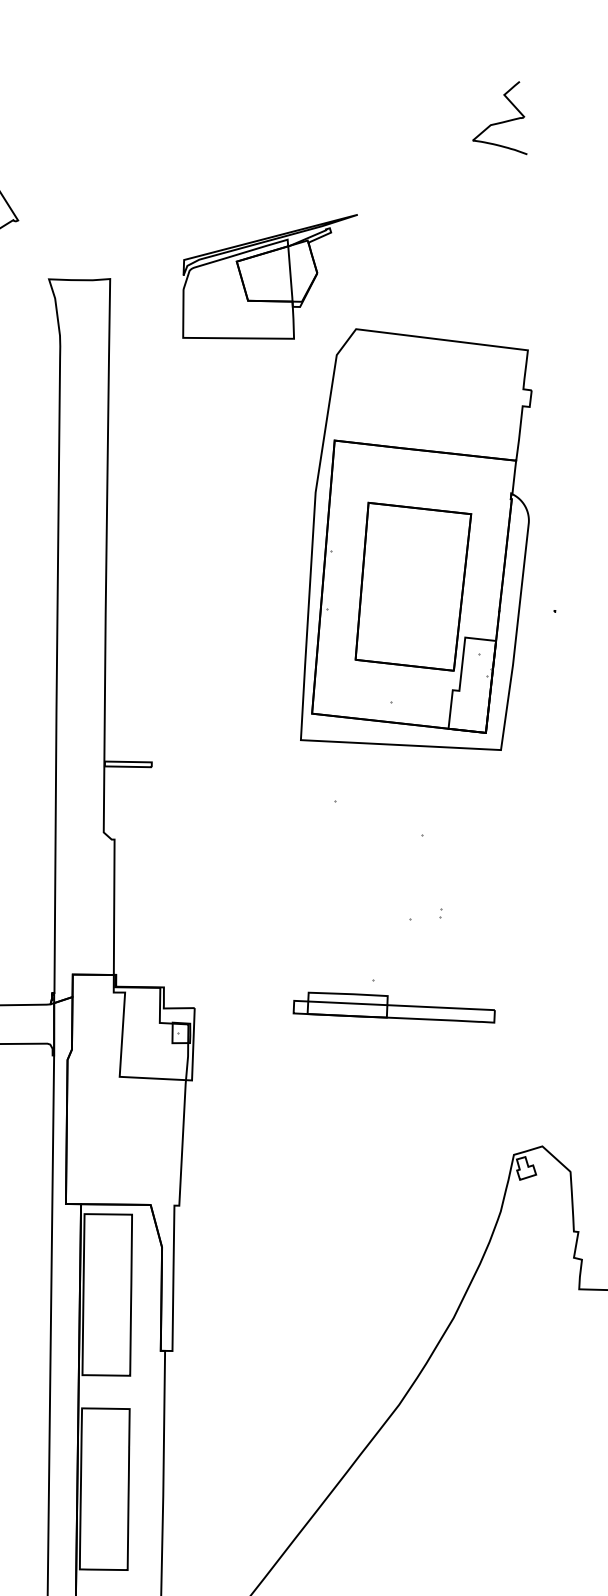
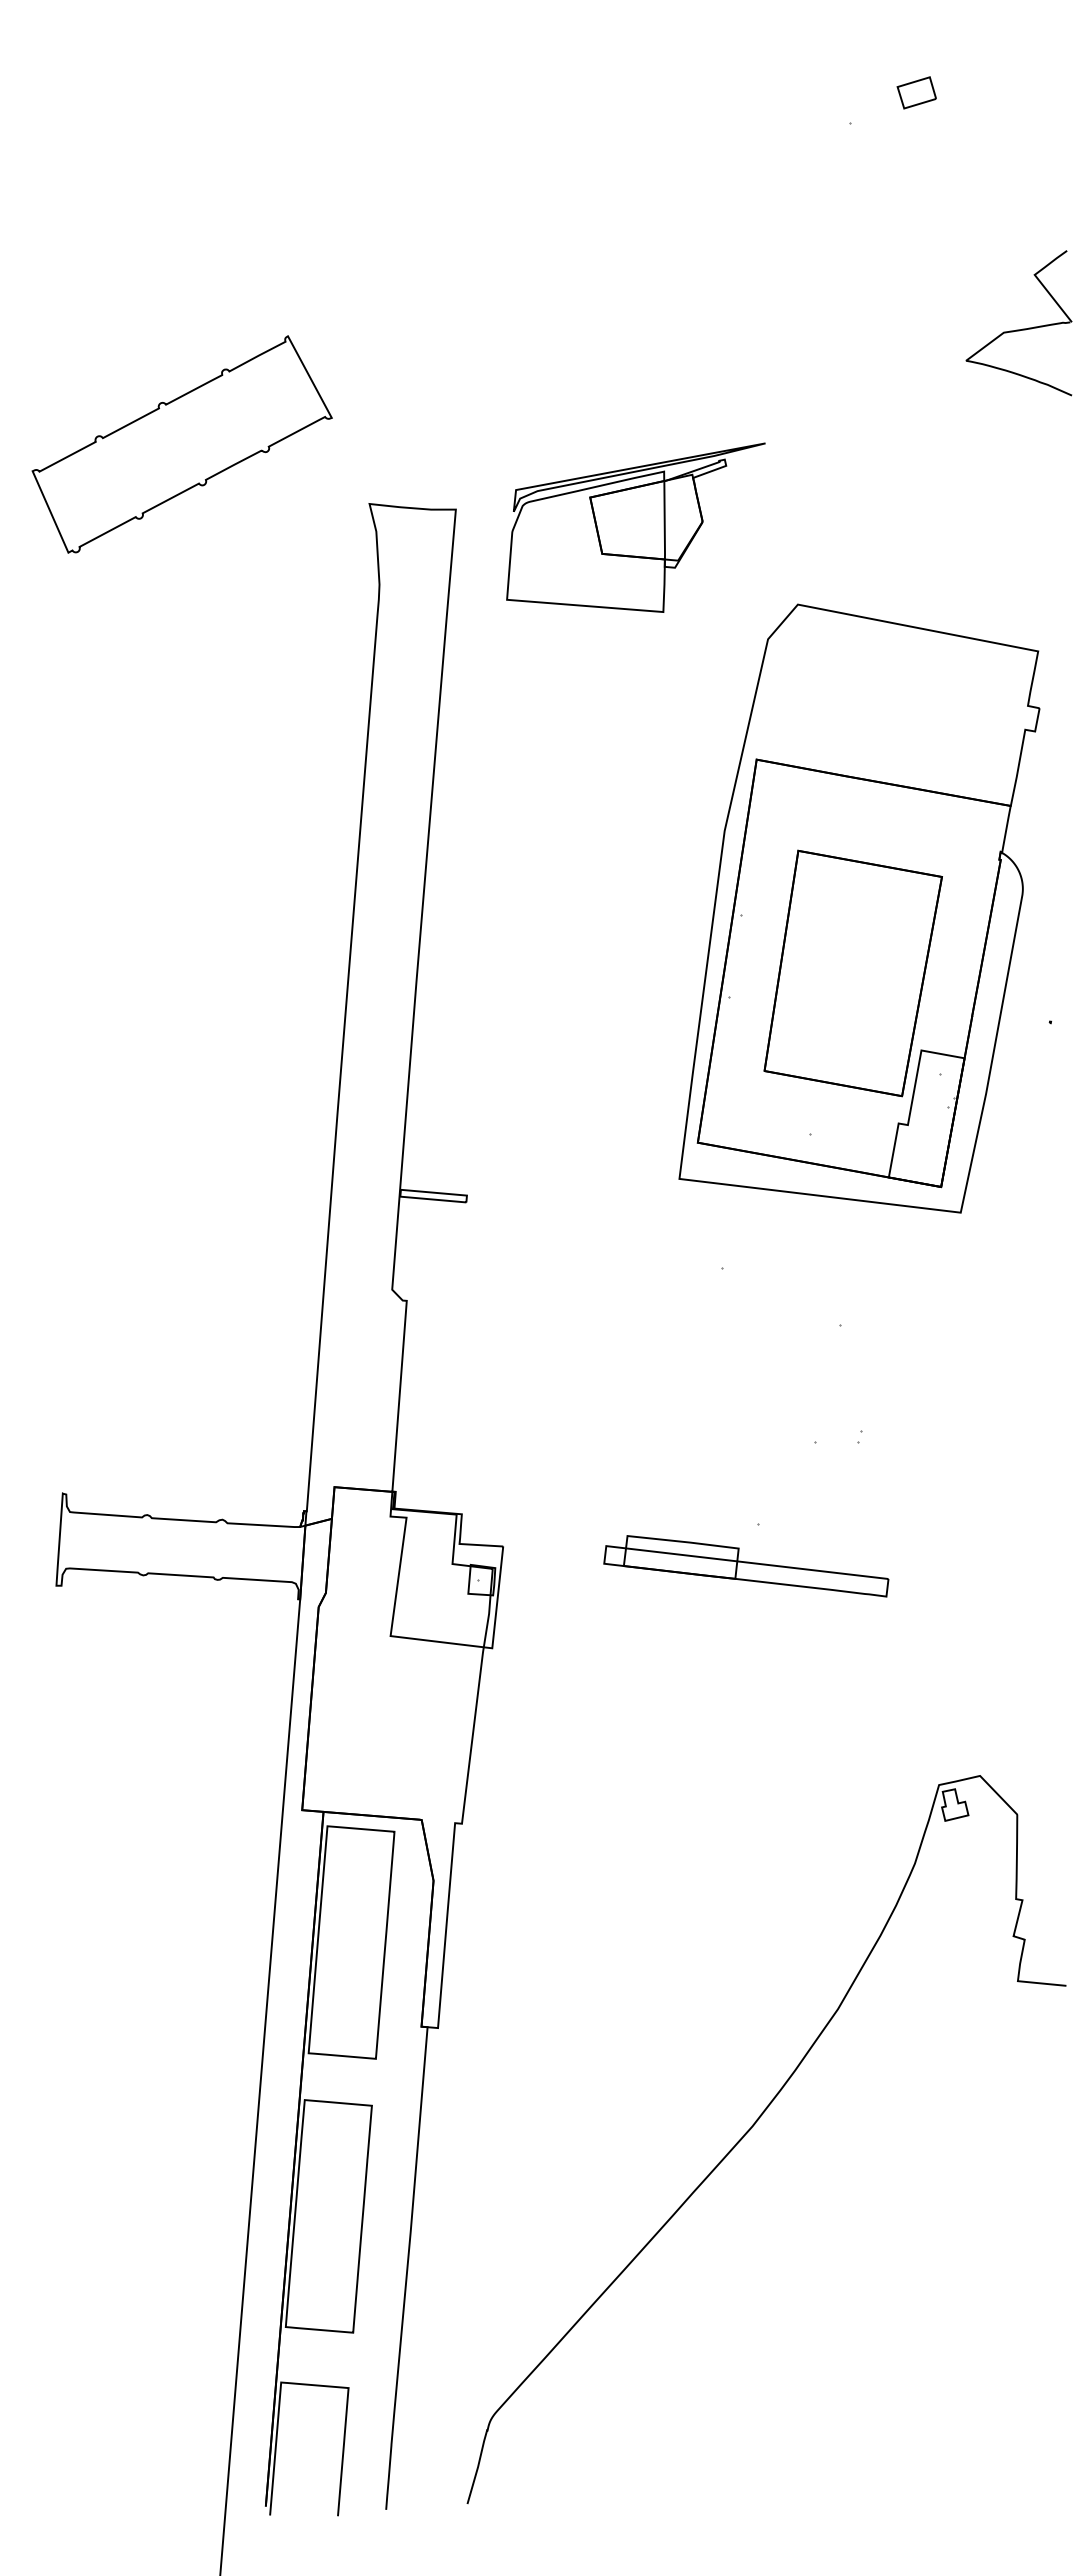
part: (497, 120) -> (1018, 323), size x1.4
part: (270, 280) -> (635, 527), moved
part: (394, 1008) -> (746, 1566), moved

